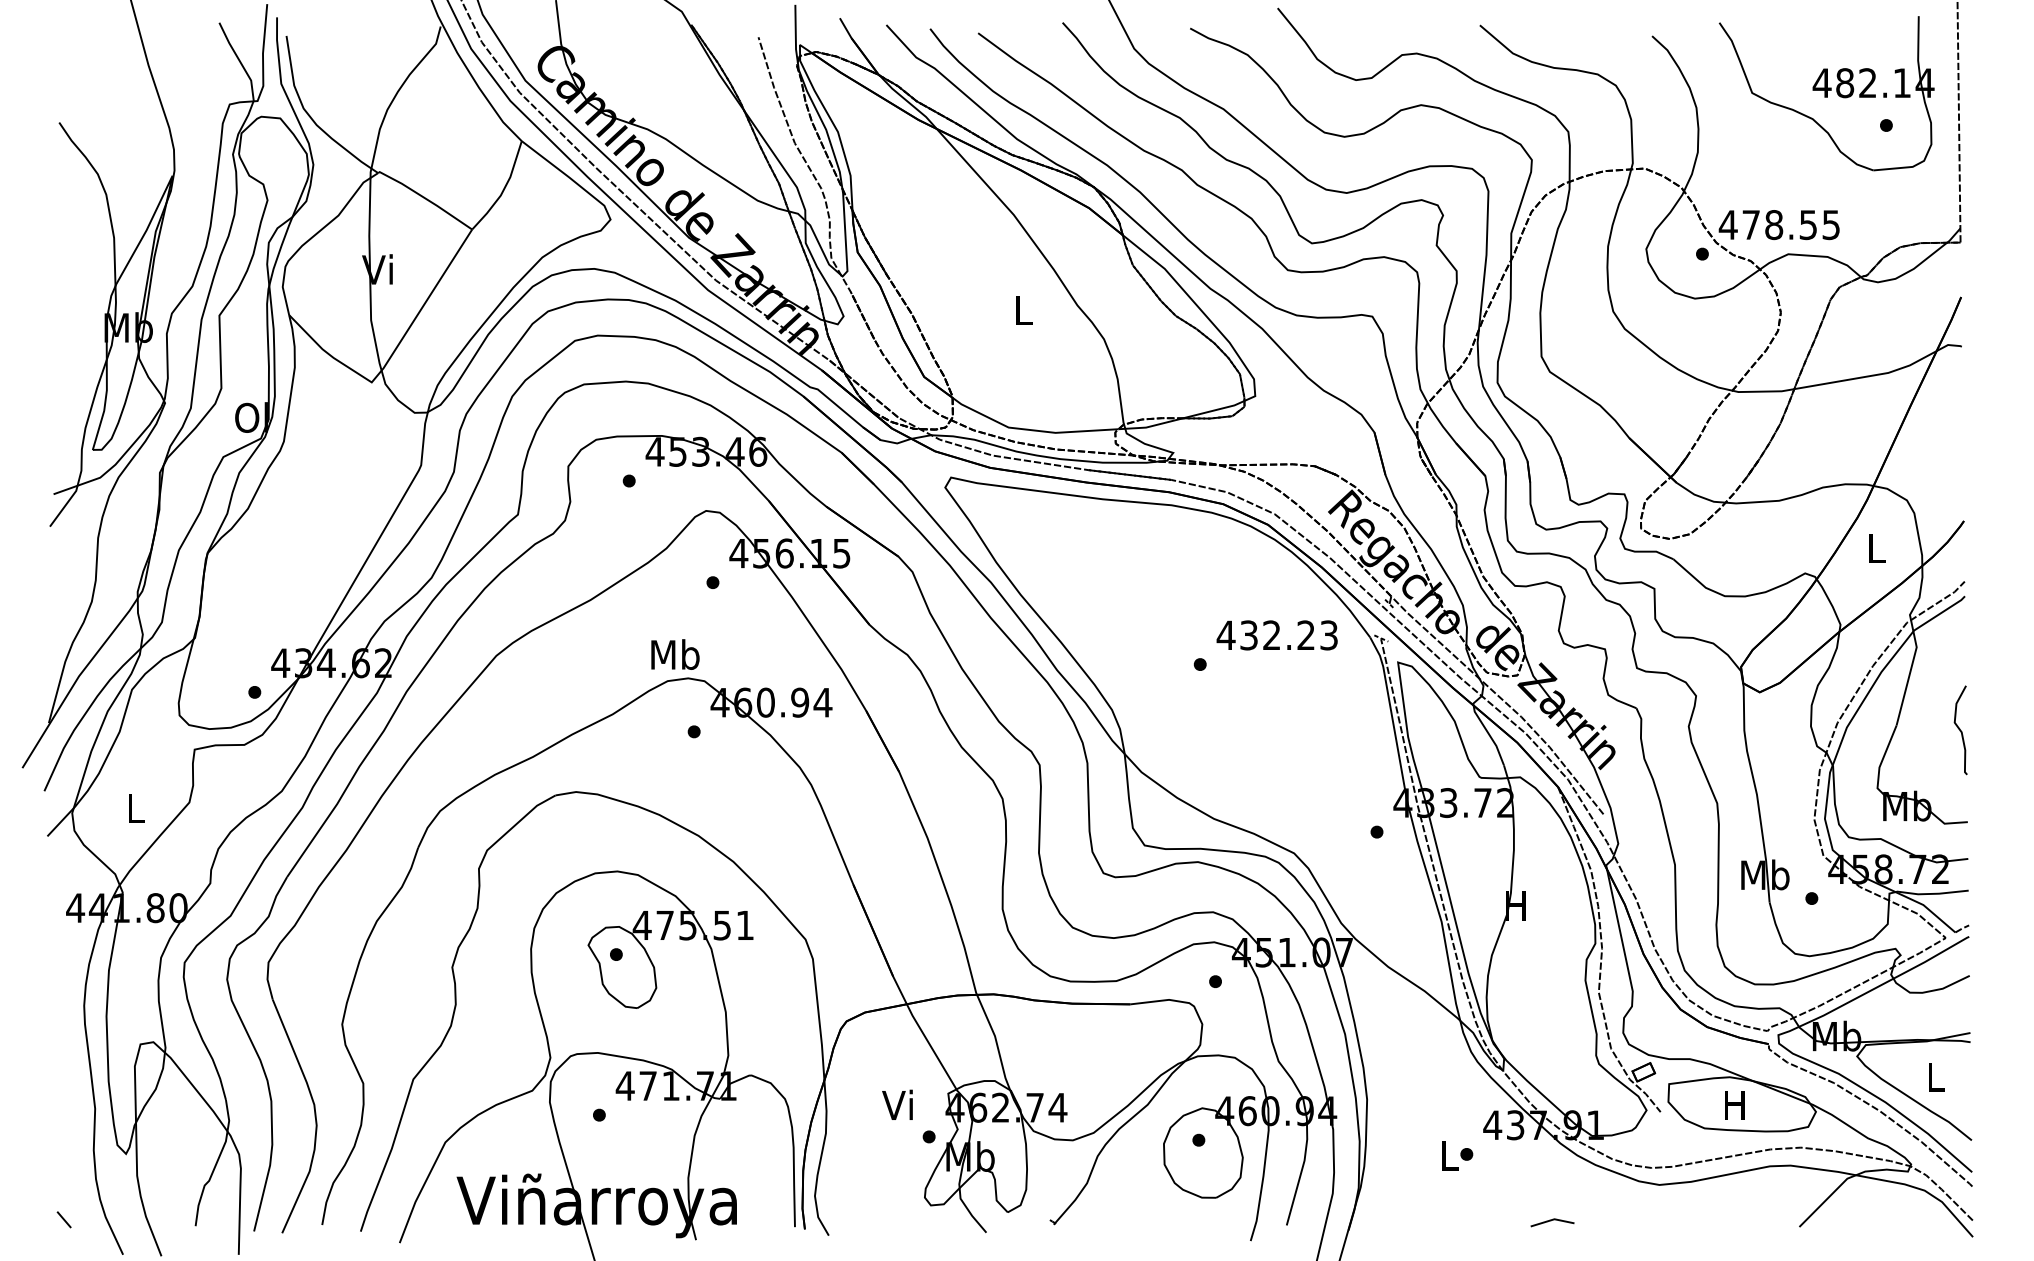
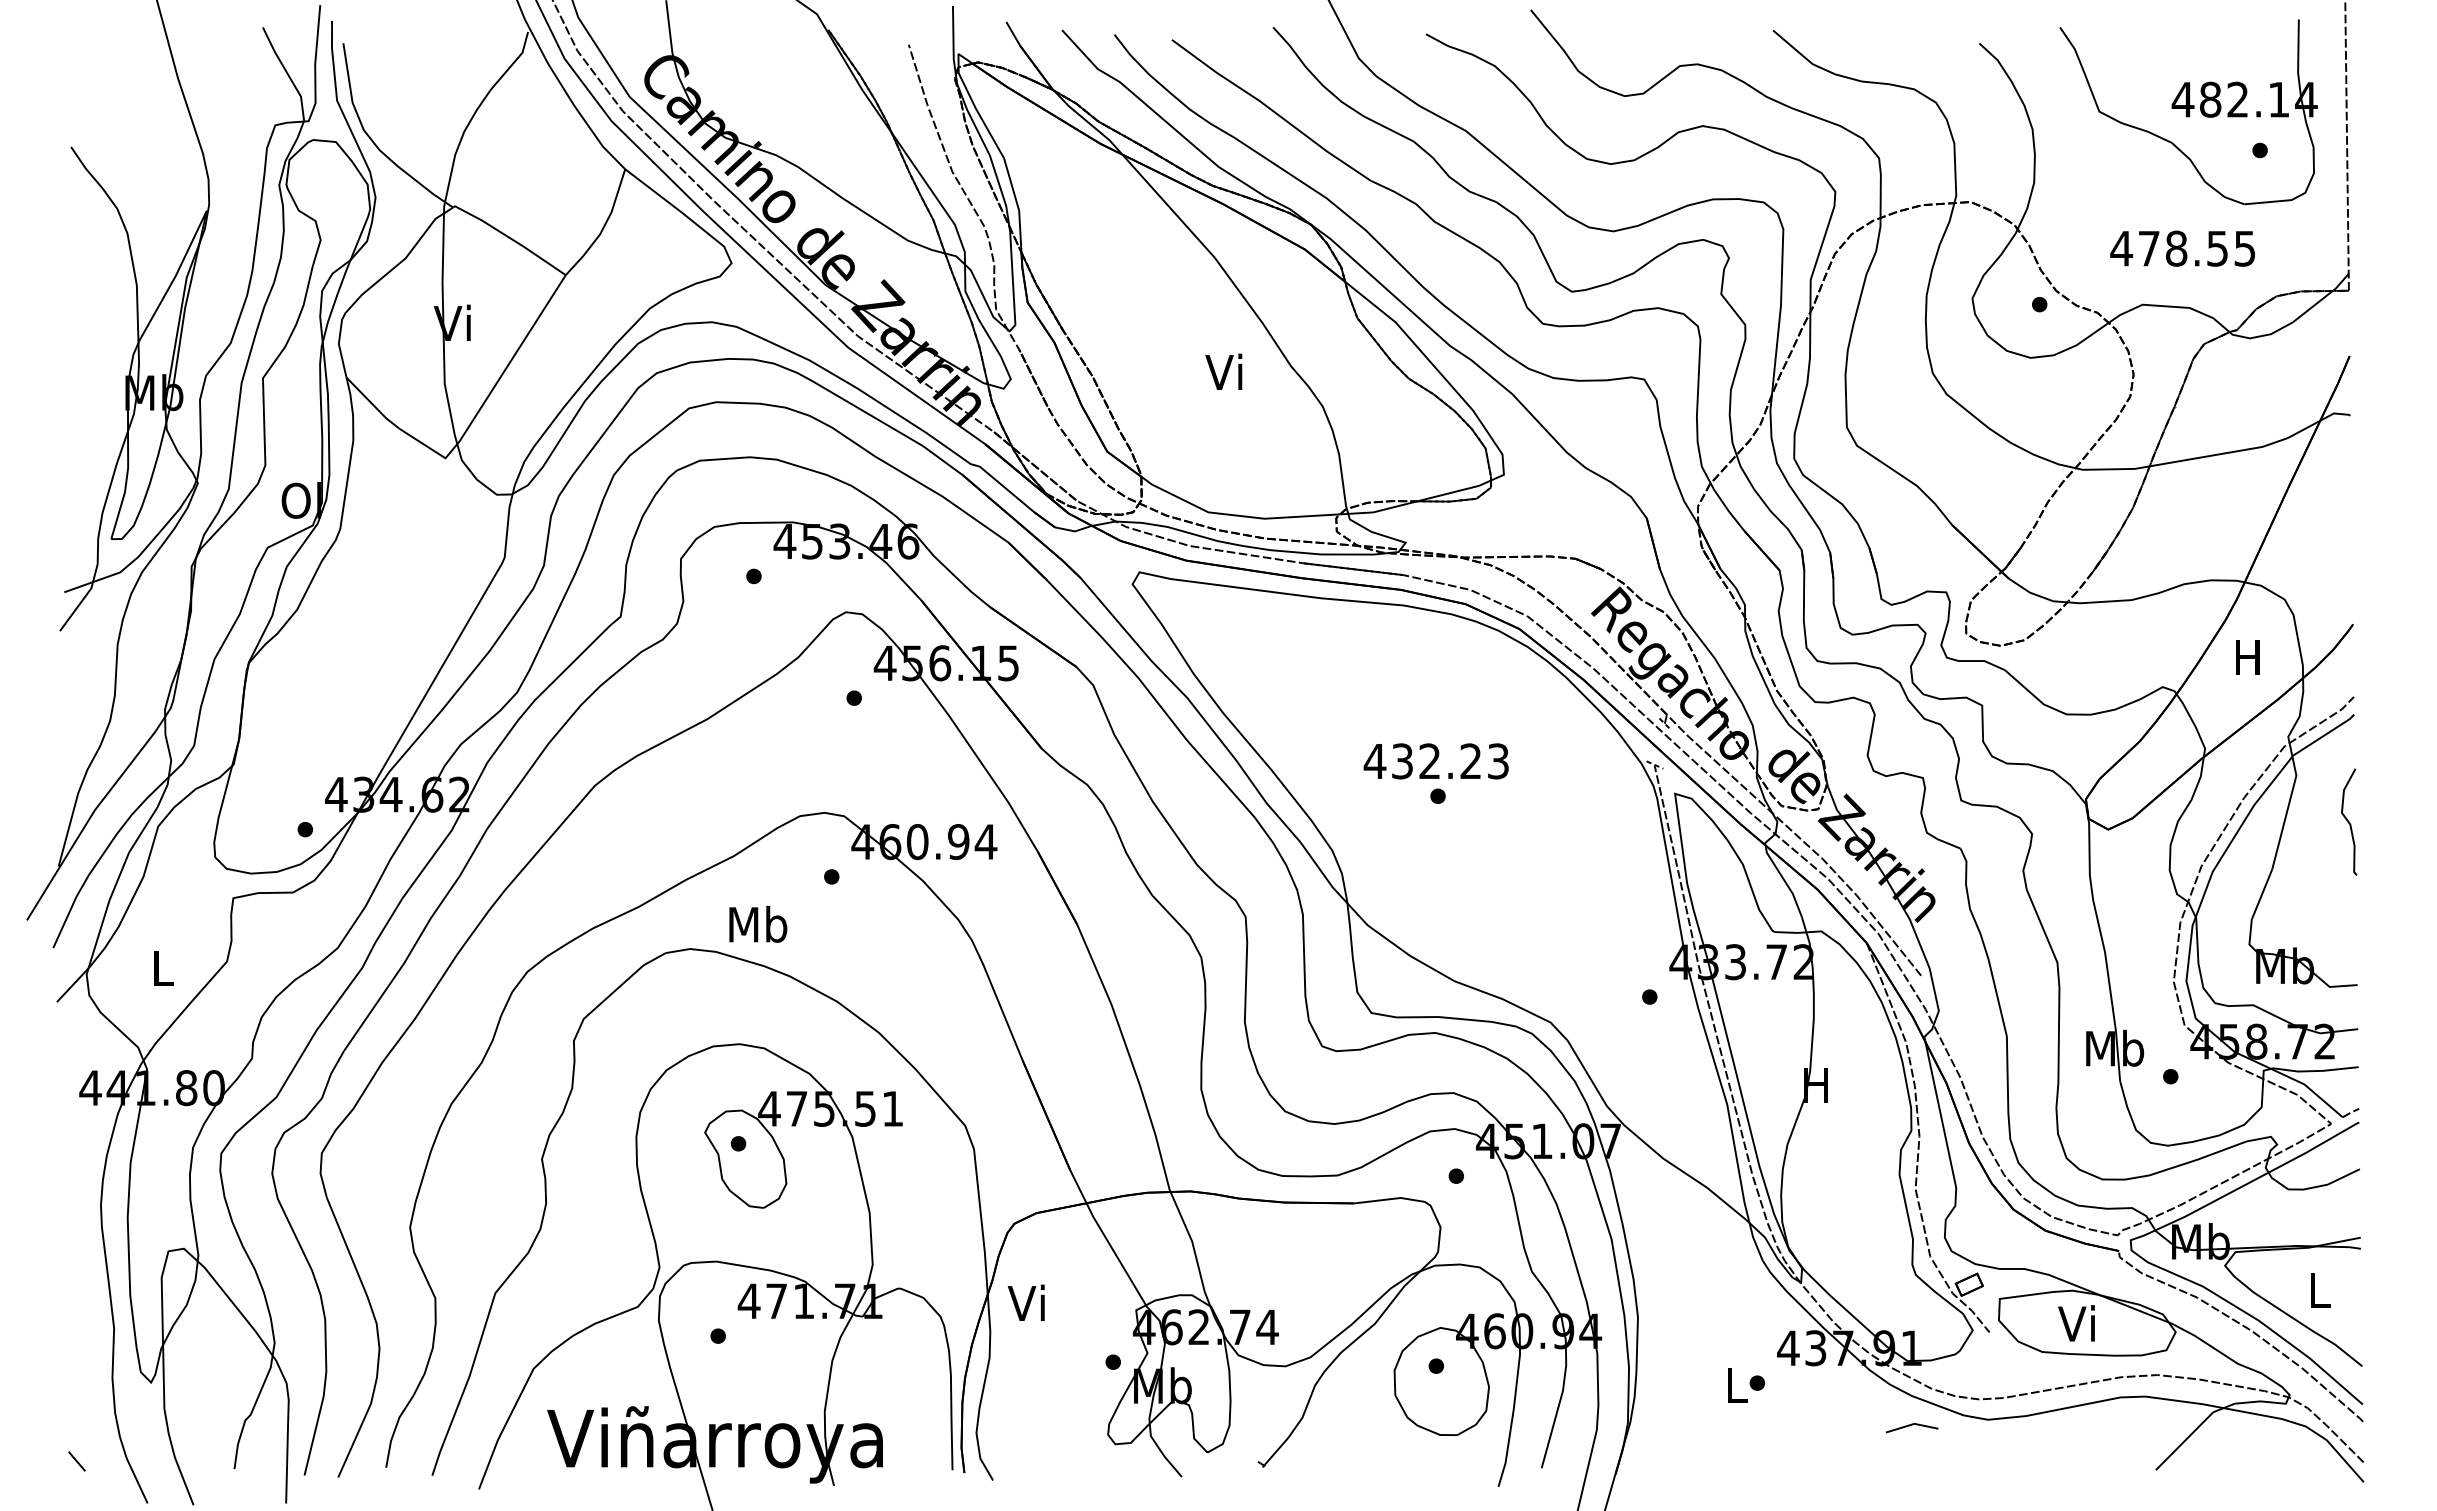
text: (1779, 224) -> (2182, 248), moved
text: (1021, 309) -> (1223, 371), L -> Vi
text: (1875, 548) -> (2247, 657), L -> H
text: (1276, 635) -> (1435, 761), moved
text: (675, 653) -> (758, 923), moved
curve: (1961, 729) -> (2349, 821), moved
text: (896, 1104) -> (1025, 1302), moved
text: (1733, 1104) -> (2076, 1323), H -> Vi
line: (1552, 1220) -> (1912, 1425), moved

